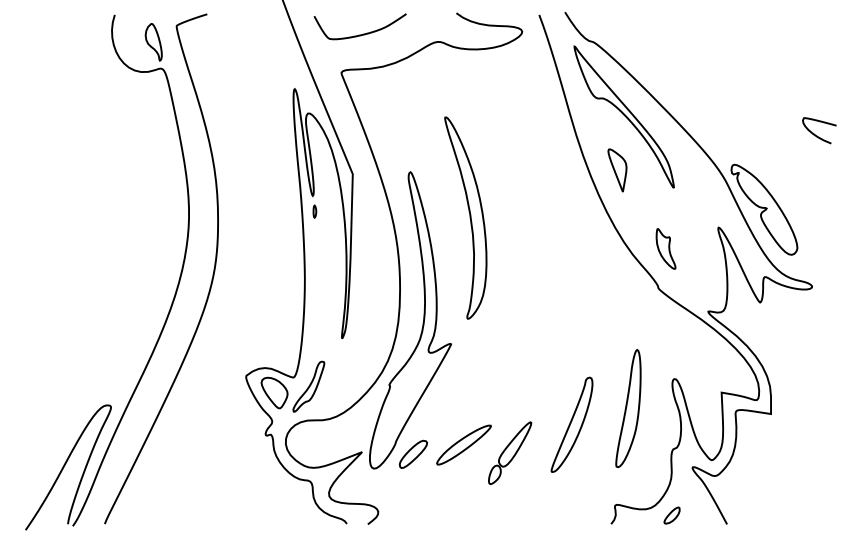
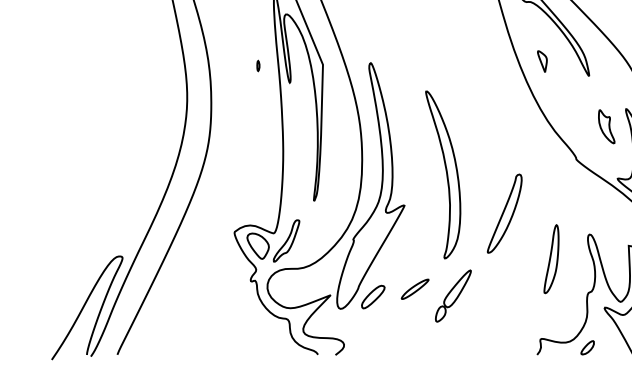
part: (617, 170) -> (542, 61), size x0.6
part: (314, 211) -> (258, 65), moved
part: (465, 217) -> (442, 174), moved
part: (665, 248) -> (606, 126), moved
part: (628, 408) -> (551, 259), size x0.7
part: (571, 424) -> (504, 213), moved
part: (463, 444) -> (414, 288), size x0.6

